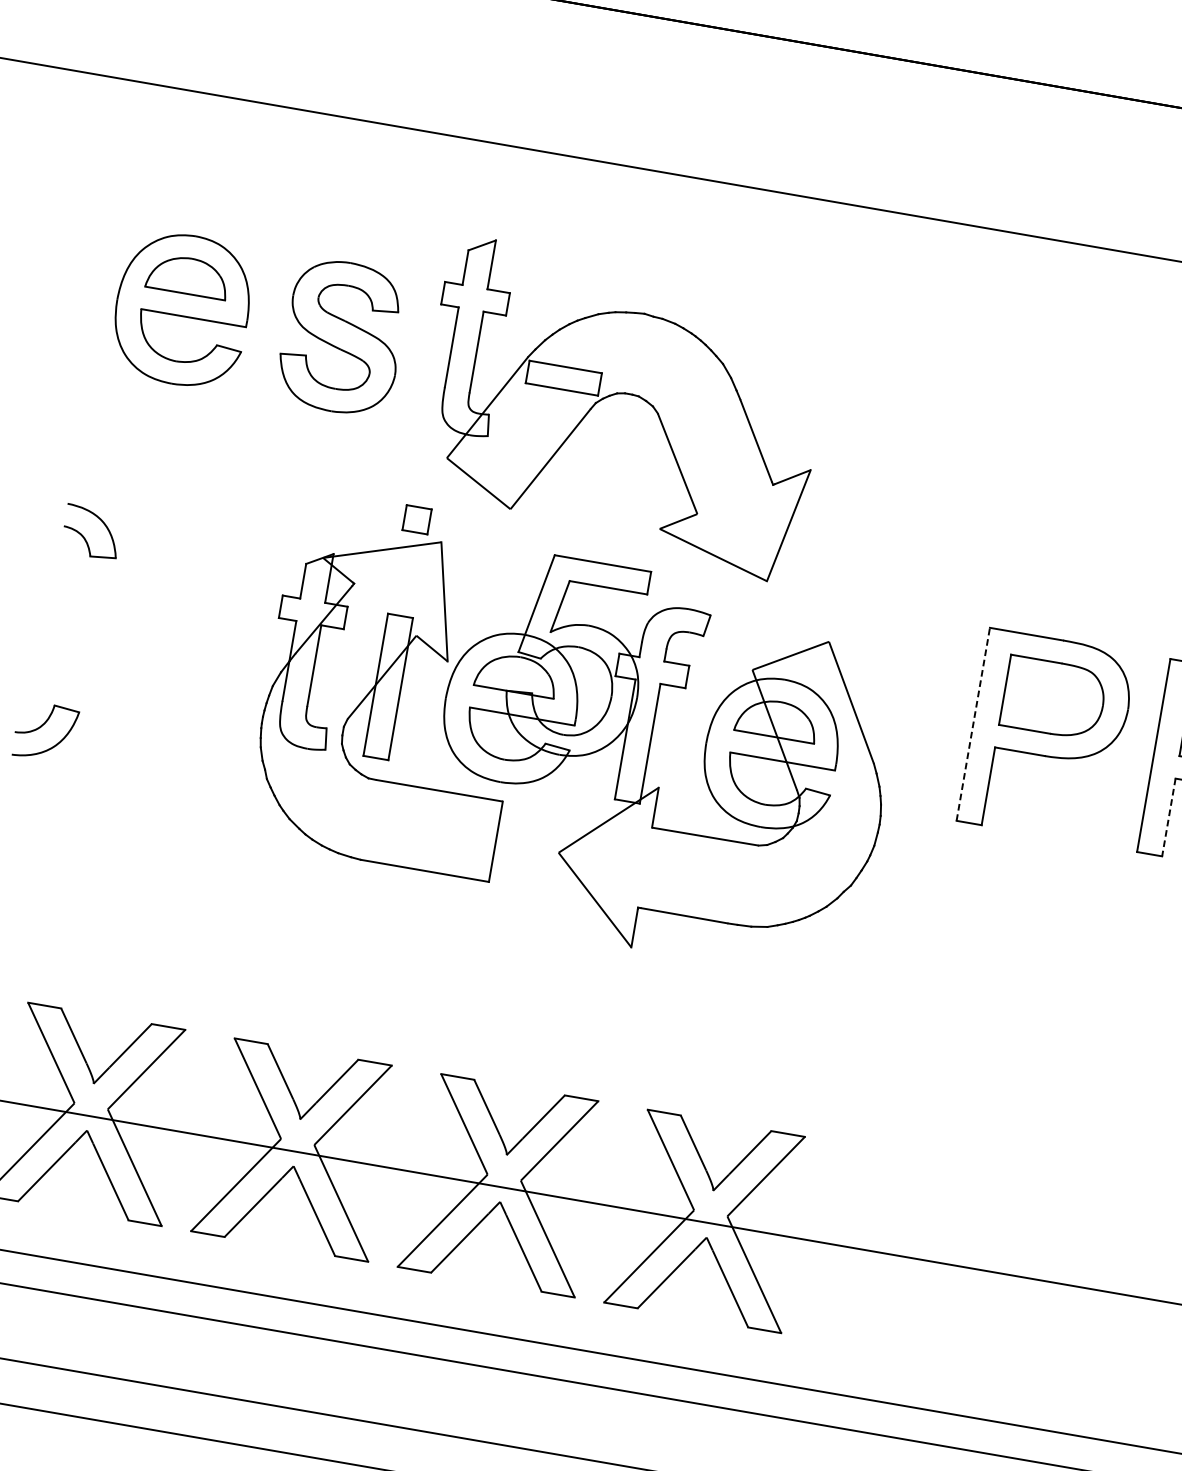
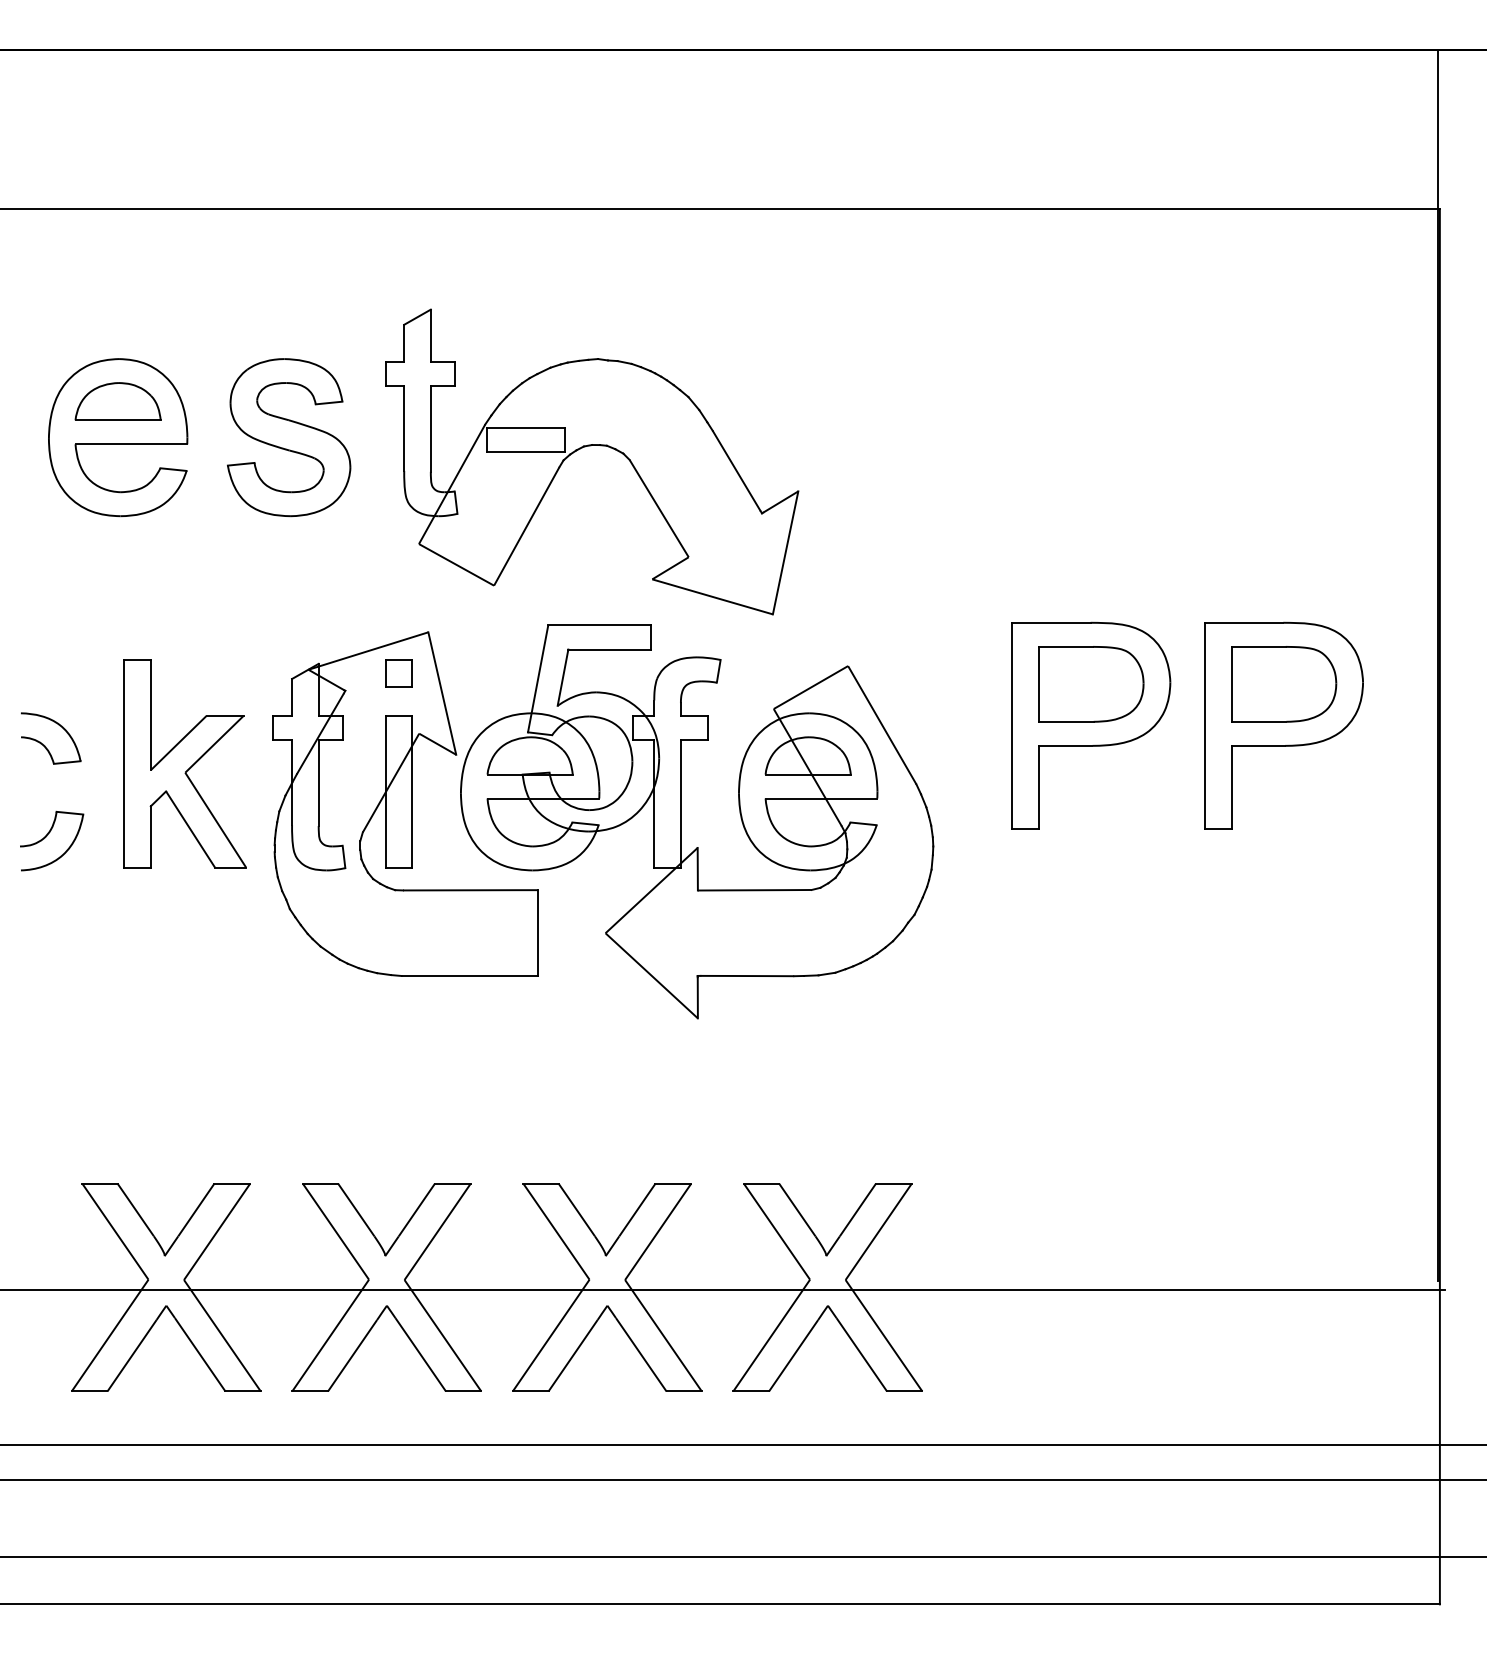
part: (416, 519) -> (398, 673), moved
part: (84, 536) -> (44, 744), moved
part: (191, 625) -> (184, 763), added
line: (973, 724) -> (1012, 725), dashed -> solid
part: (42, 727) -> (47, 836), moved
line: (1168, 817) -> (1231, 787), dashed -> solid

